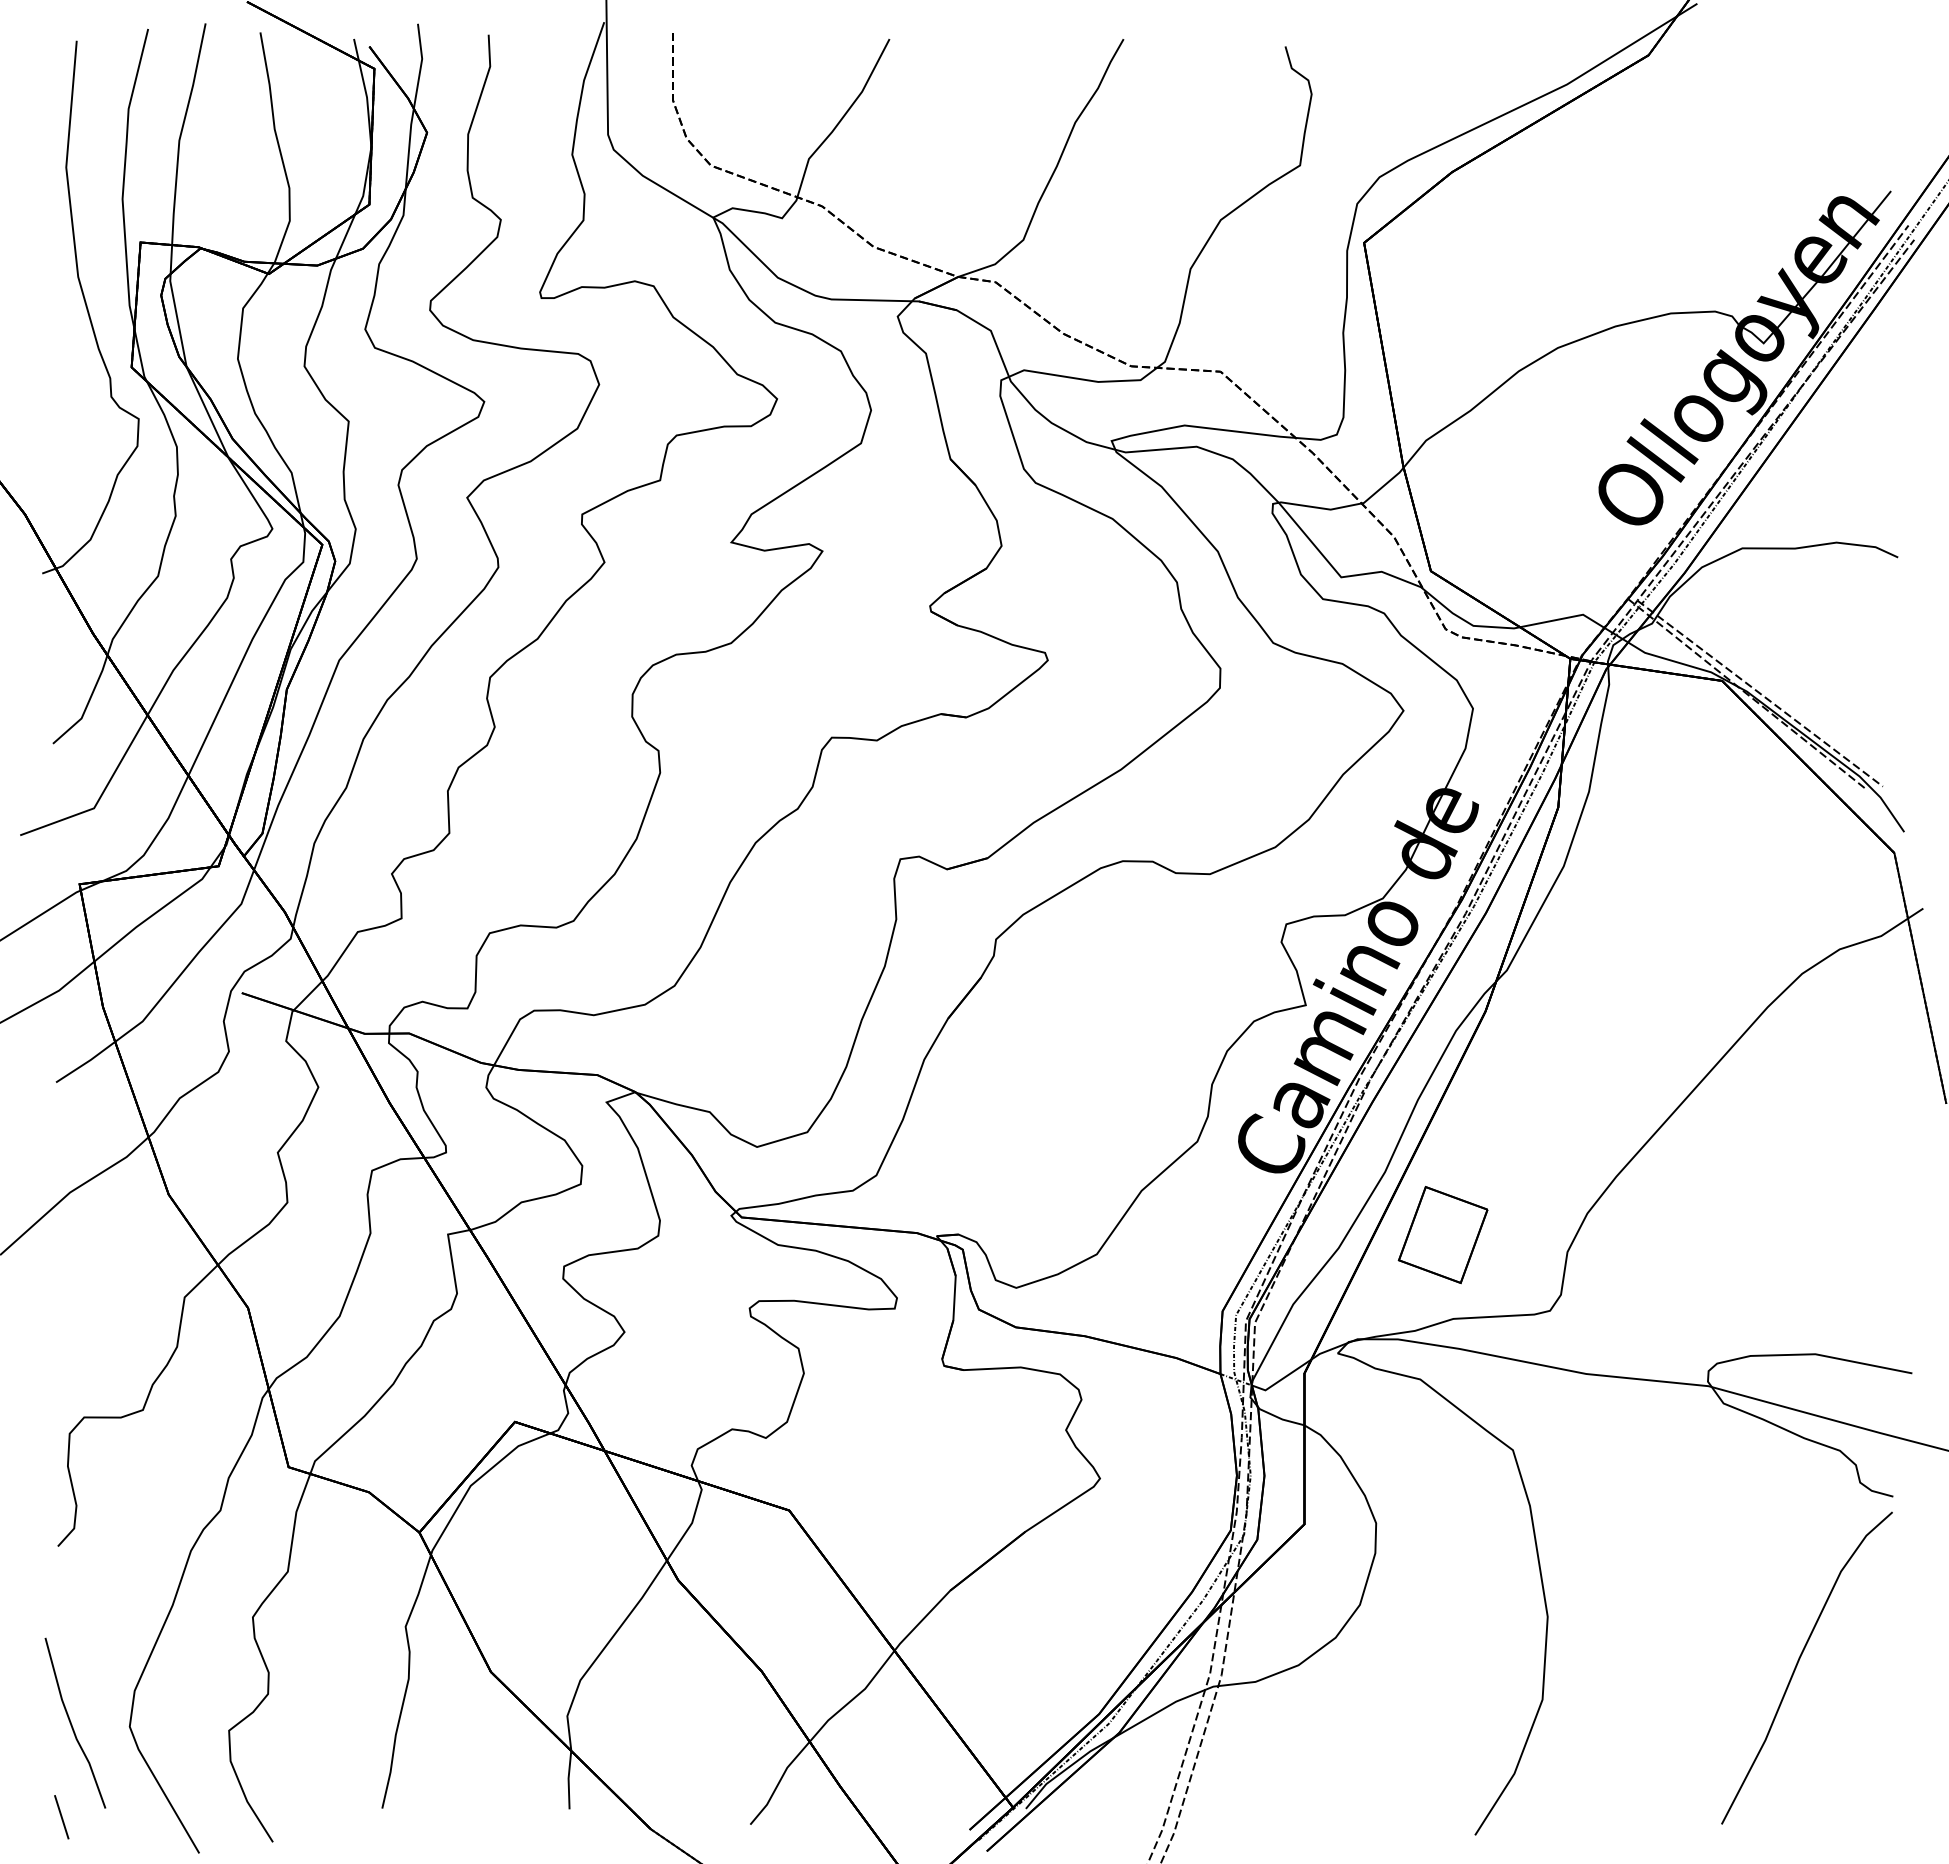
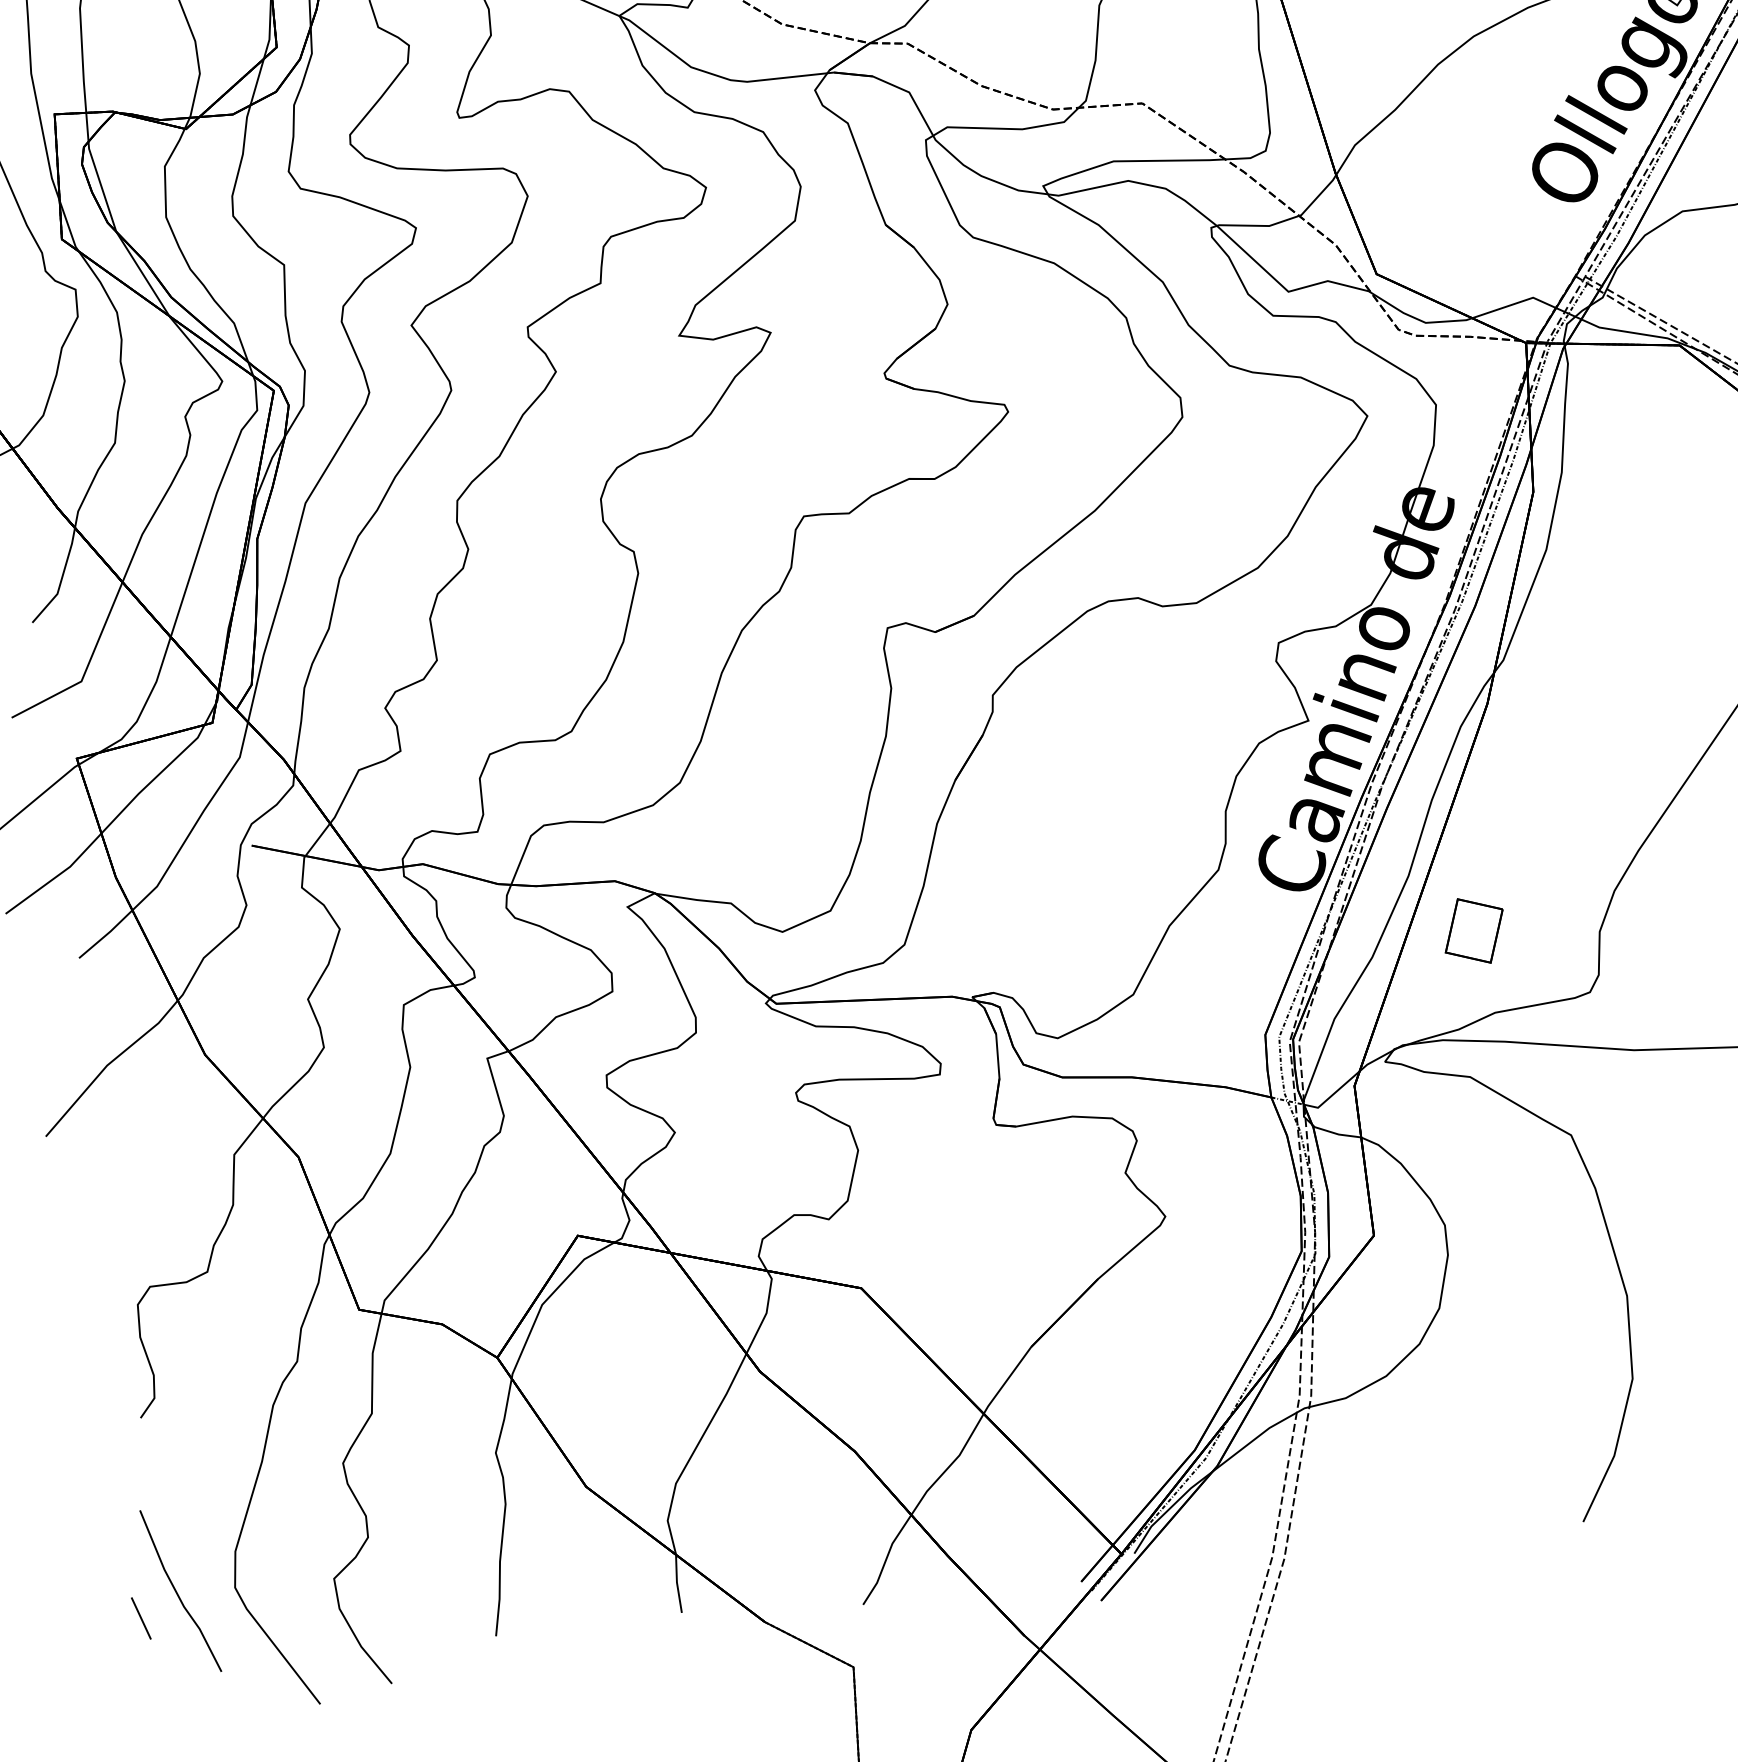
part: (1442, 1235) -> (1473, 931), size x0.7
line: (61, 1817) -> (141, 1618), moved

